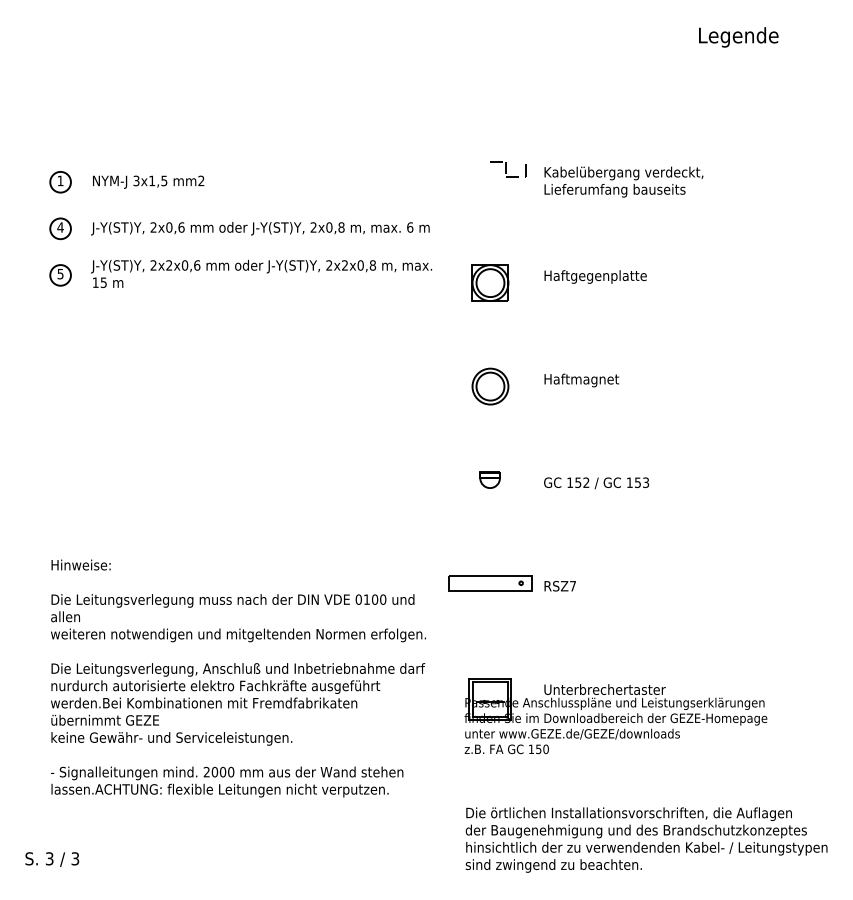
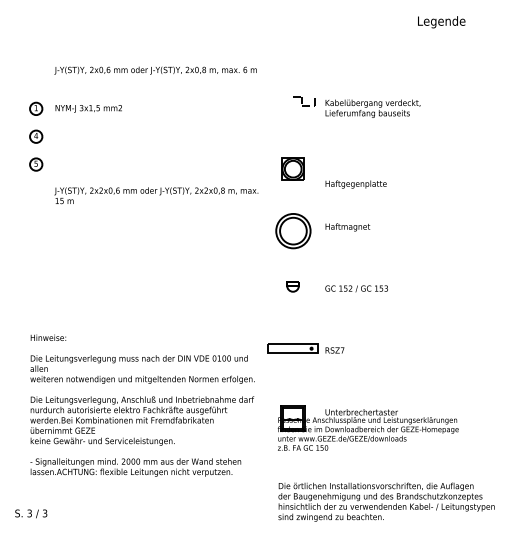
text: (260, 228) -> (155, 70), moved
text: (261, 273) -> (156, 195), moved
text: (594, 276) -> (355, 184), moved
part: (489, 385) -> (292, 230), size x1.6

